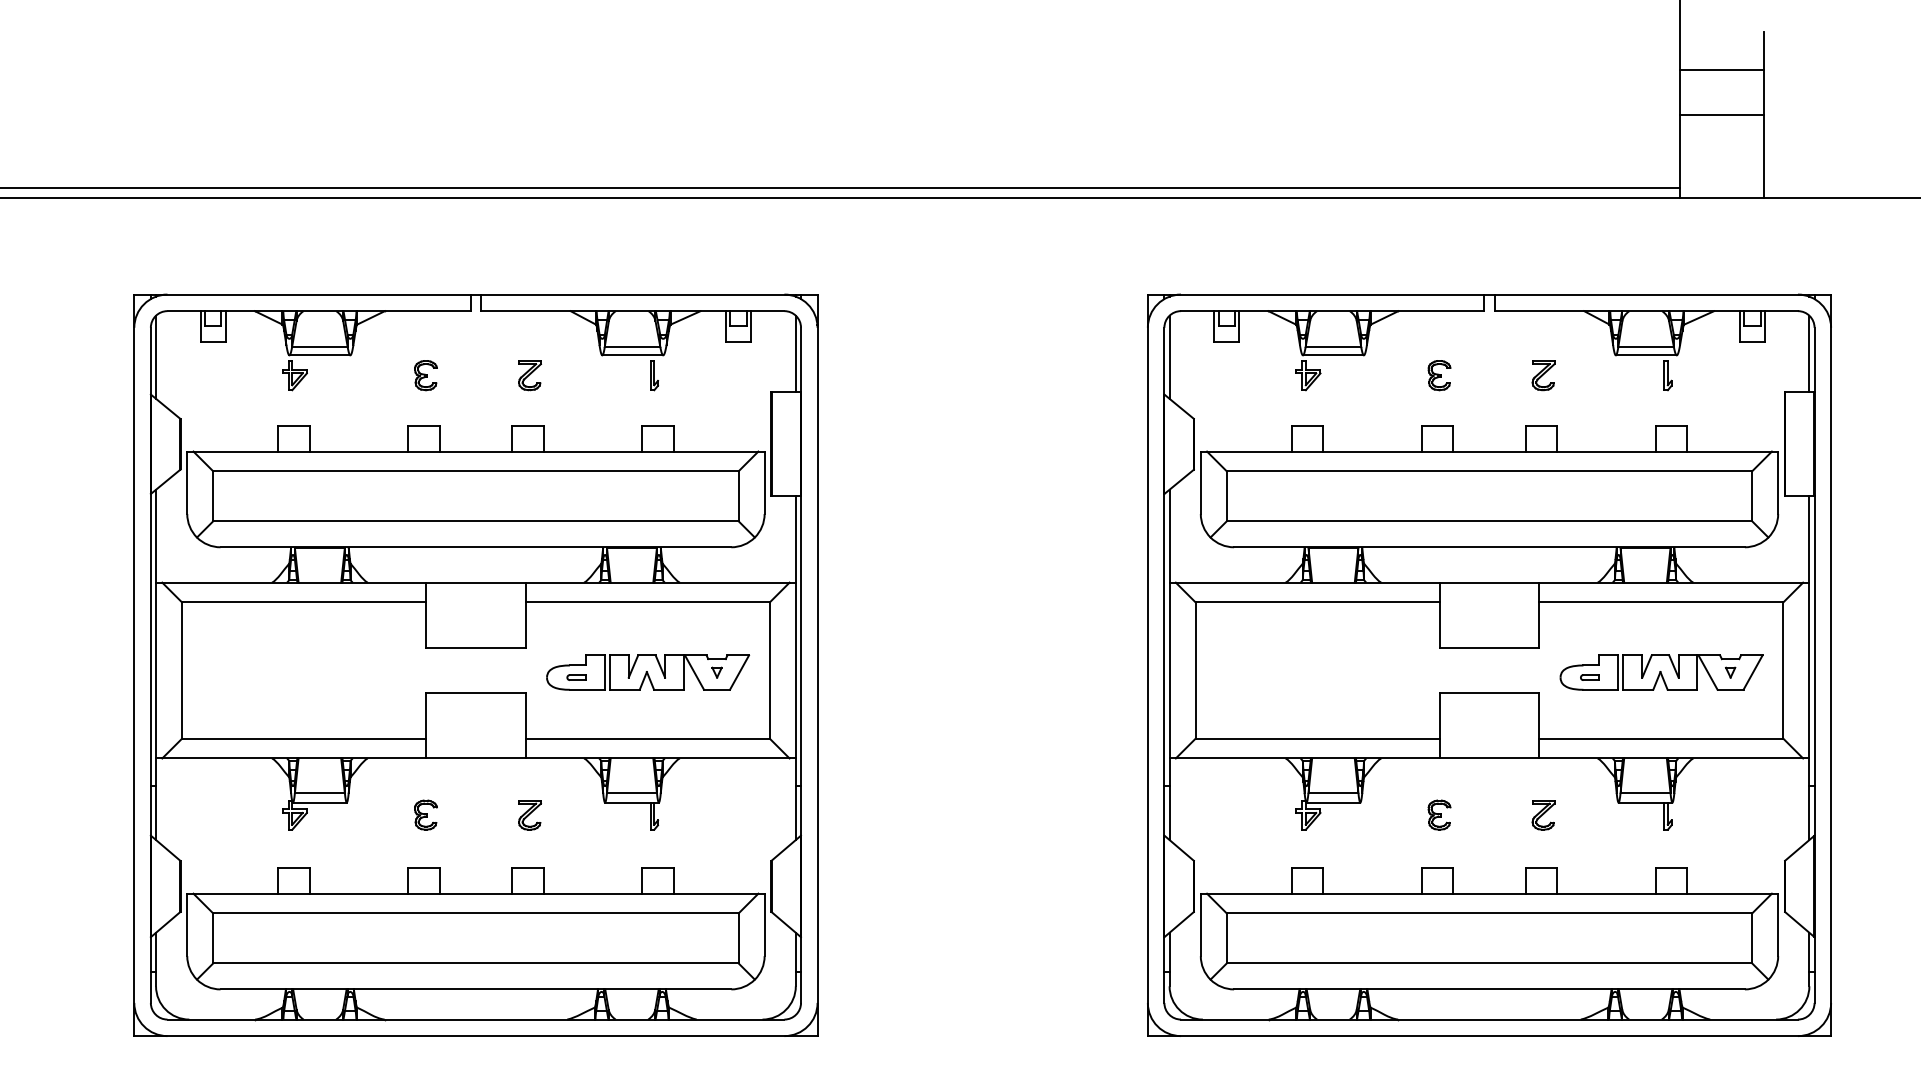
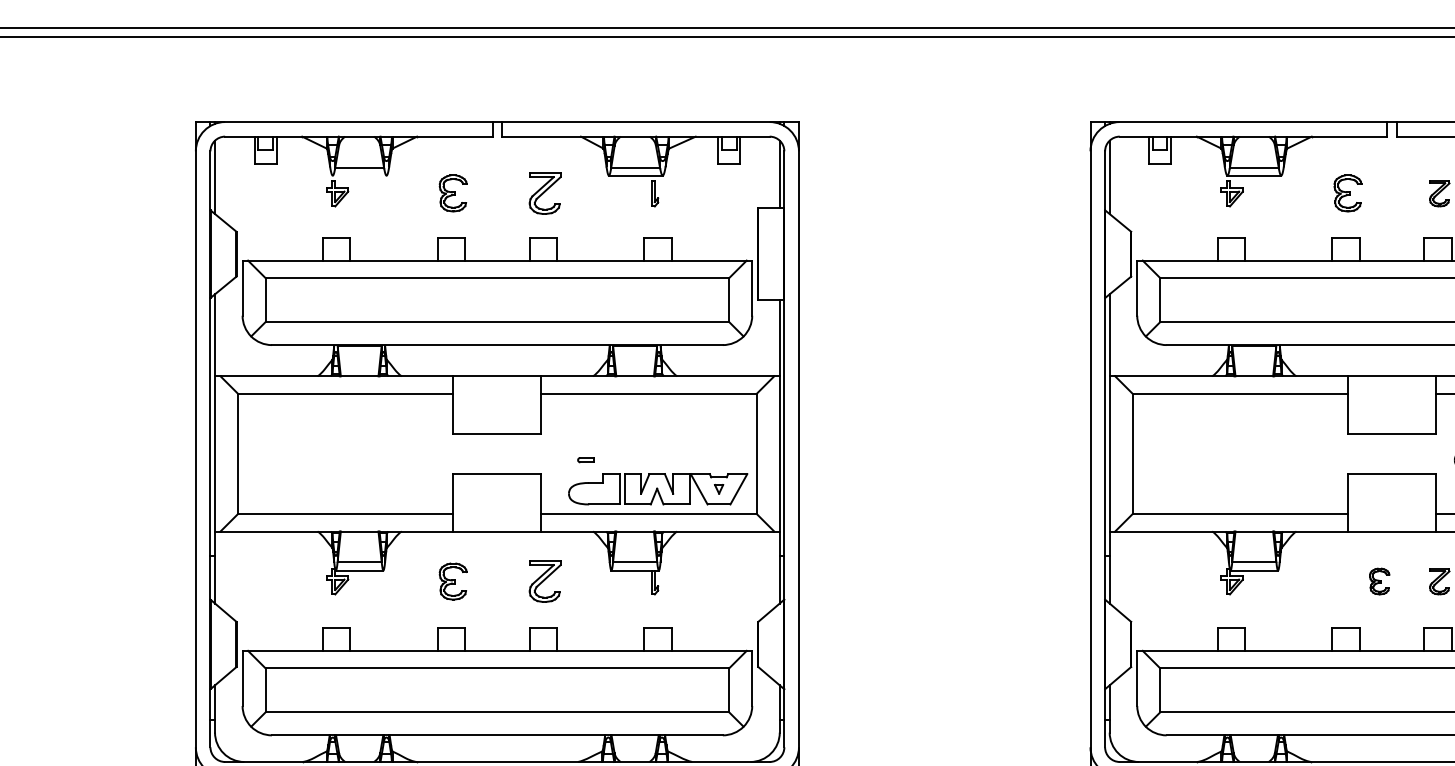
line: (319, 355) -> (359, 175), removed
part: (425, 375) -> (452, 193), size x1.4
part: (529, 375) -> (544, 193), size x1.6
part: (1439, 375) -> (1347, 193), size x1.4
part: (648, 672) -> (658, 489), moved
part: (425, 814) -> (452, 580), size x1.4
part: (1439, 814) -> (1379, 580), moved
part: (529, 815) -> (544, 581), size x1.6

